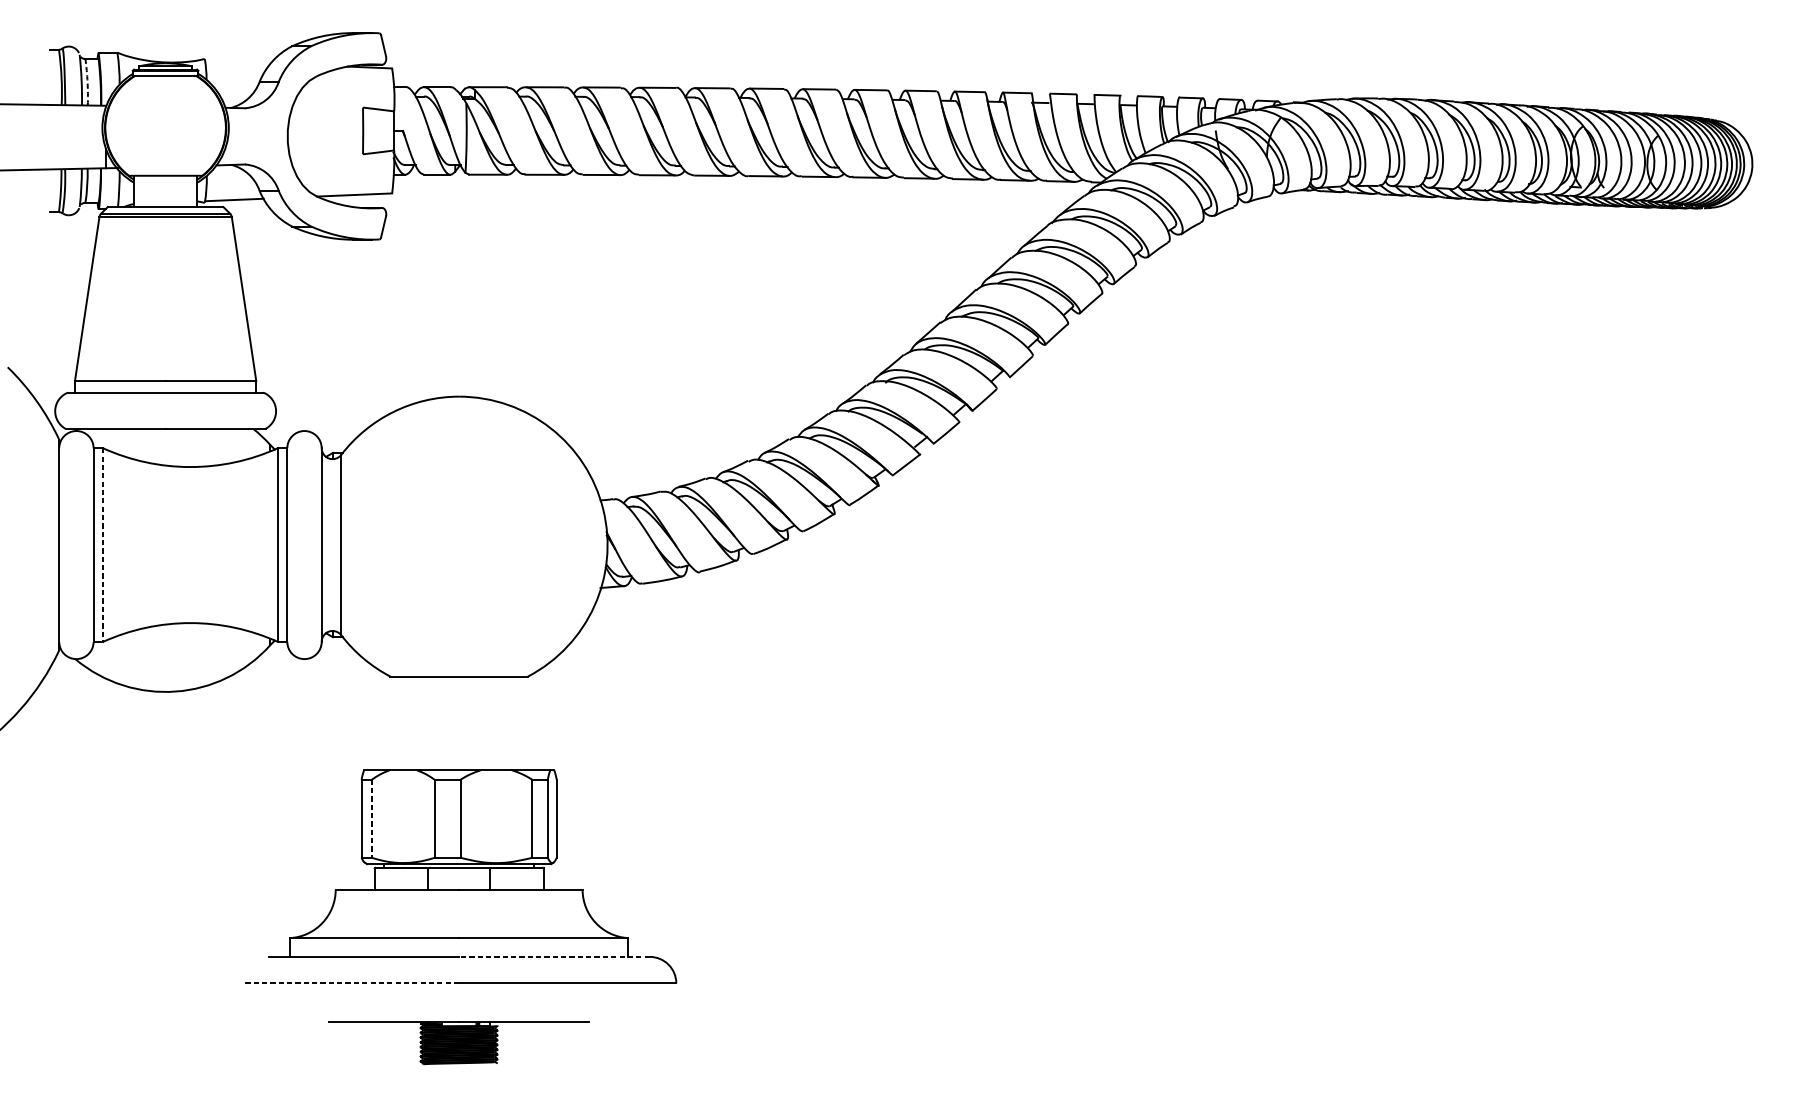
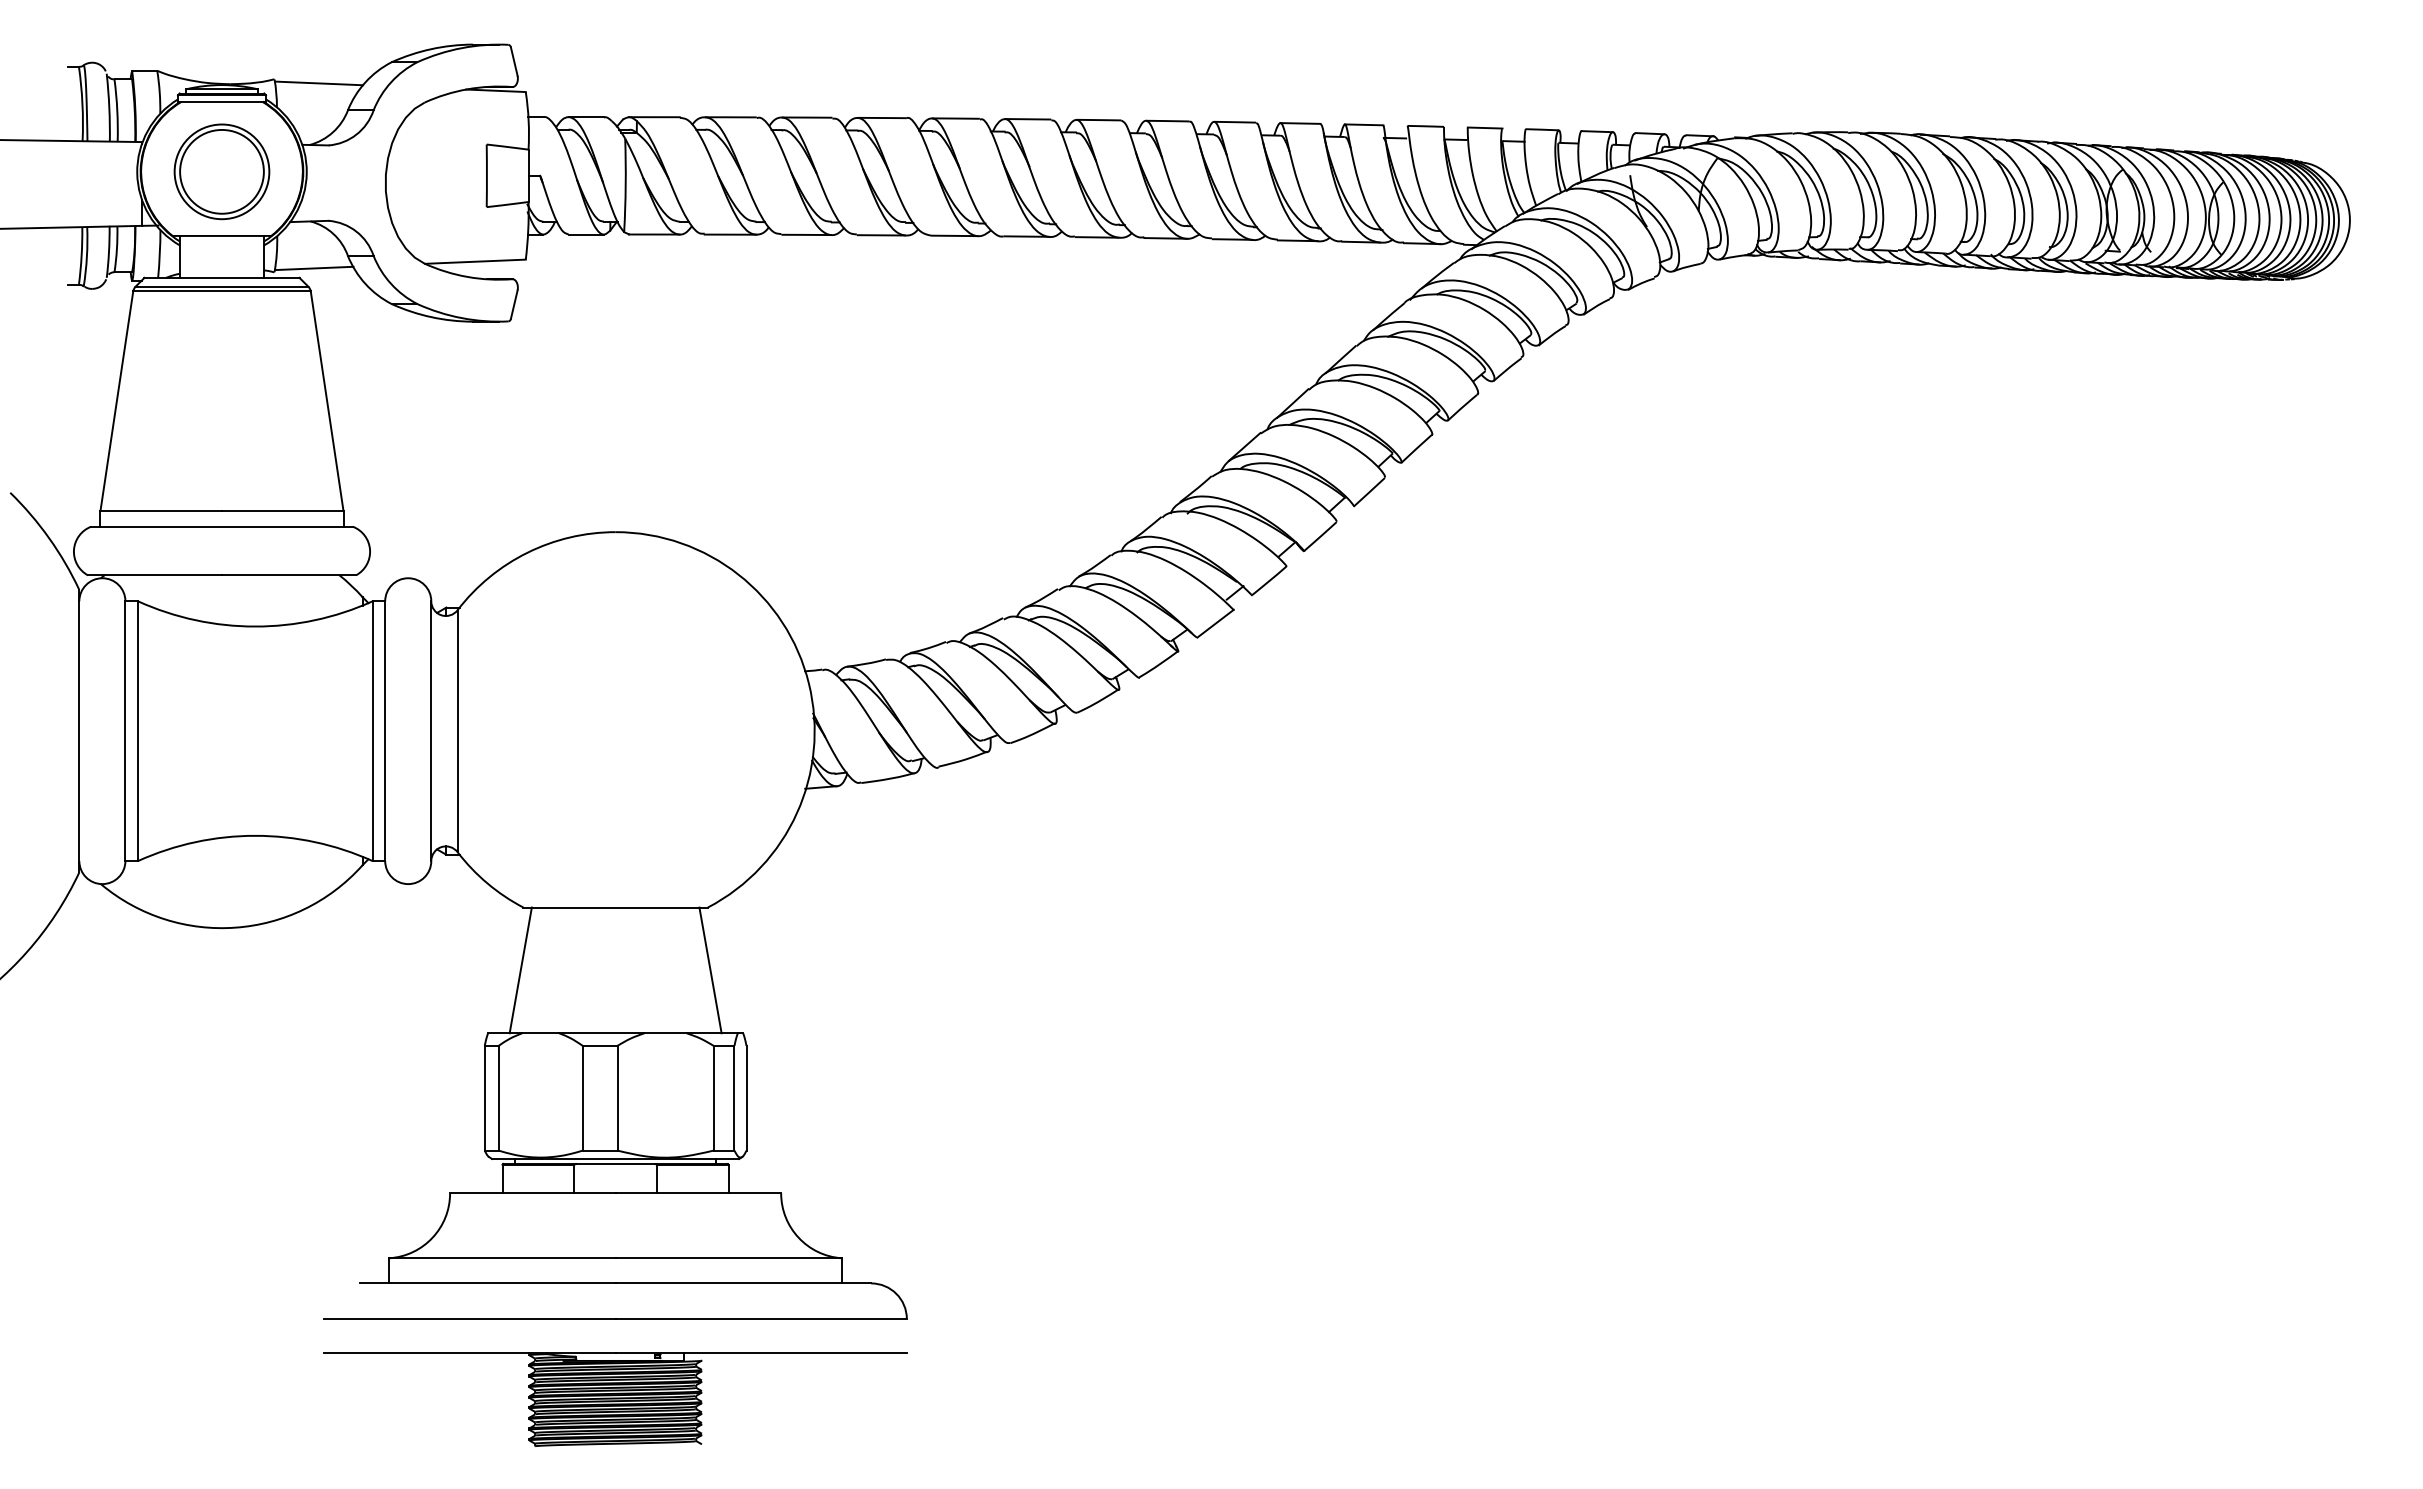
line: (238, 62) -> (319, 83), added
arc: (87, 82) -> (117, 110), dashed -> solid
part: (165, 127) -> (221, 171), added
line: (102, 545) -> (137, 731), dashed -> solid
line: (388, 723) -> (520, 970), added
line: (529, 723) -> (710, 970), added
line: (371, 818) -> (498, 1098), dashed -> solid
line: (554, 956) -> (743, 1283), dashed -> solid
line: (350, 983) -> (470, 1319), dashed -> solid
part: (459, 1043) -> (615, 1399), size x1.67

